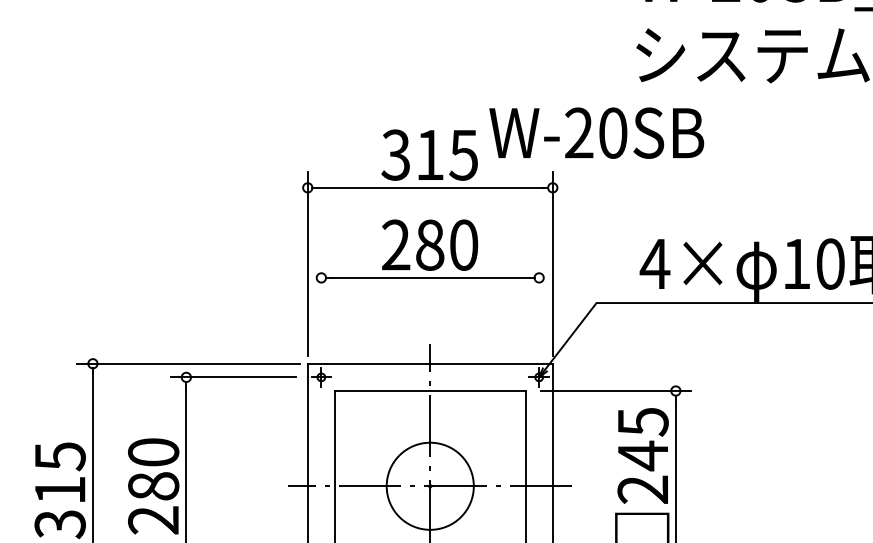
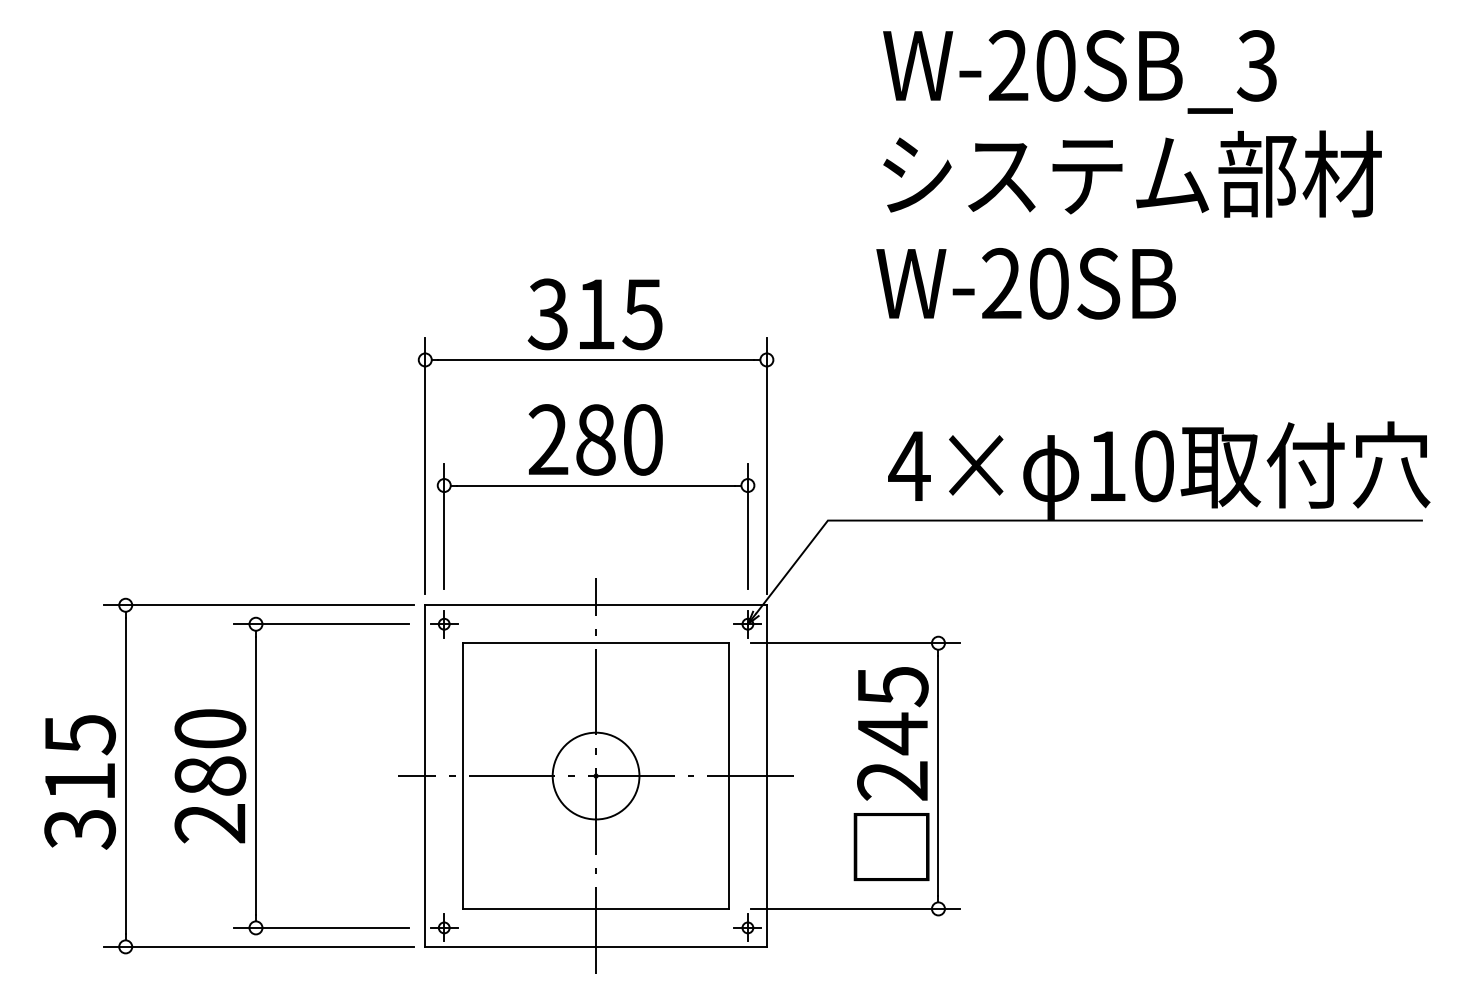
text: (596, 133) -> (1025, 283), moved
line: (321, 307) -> (444, 526), added
line: (538, 307) -> (747, 526), added
circle: (429, 485) -> (595, 775), size x0.71

